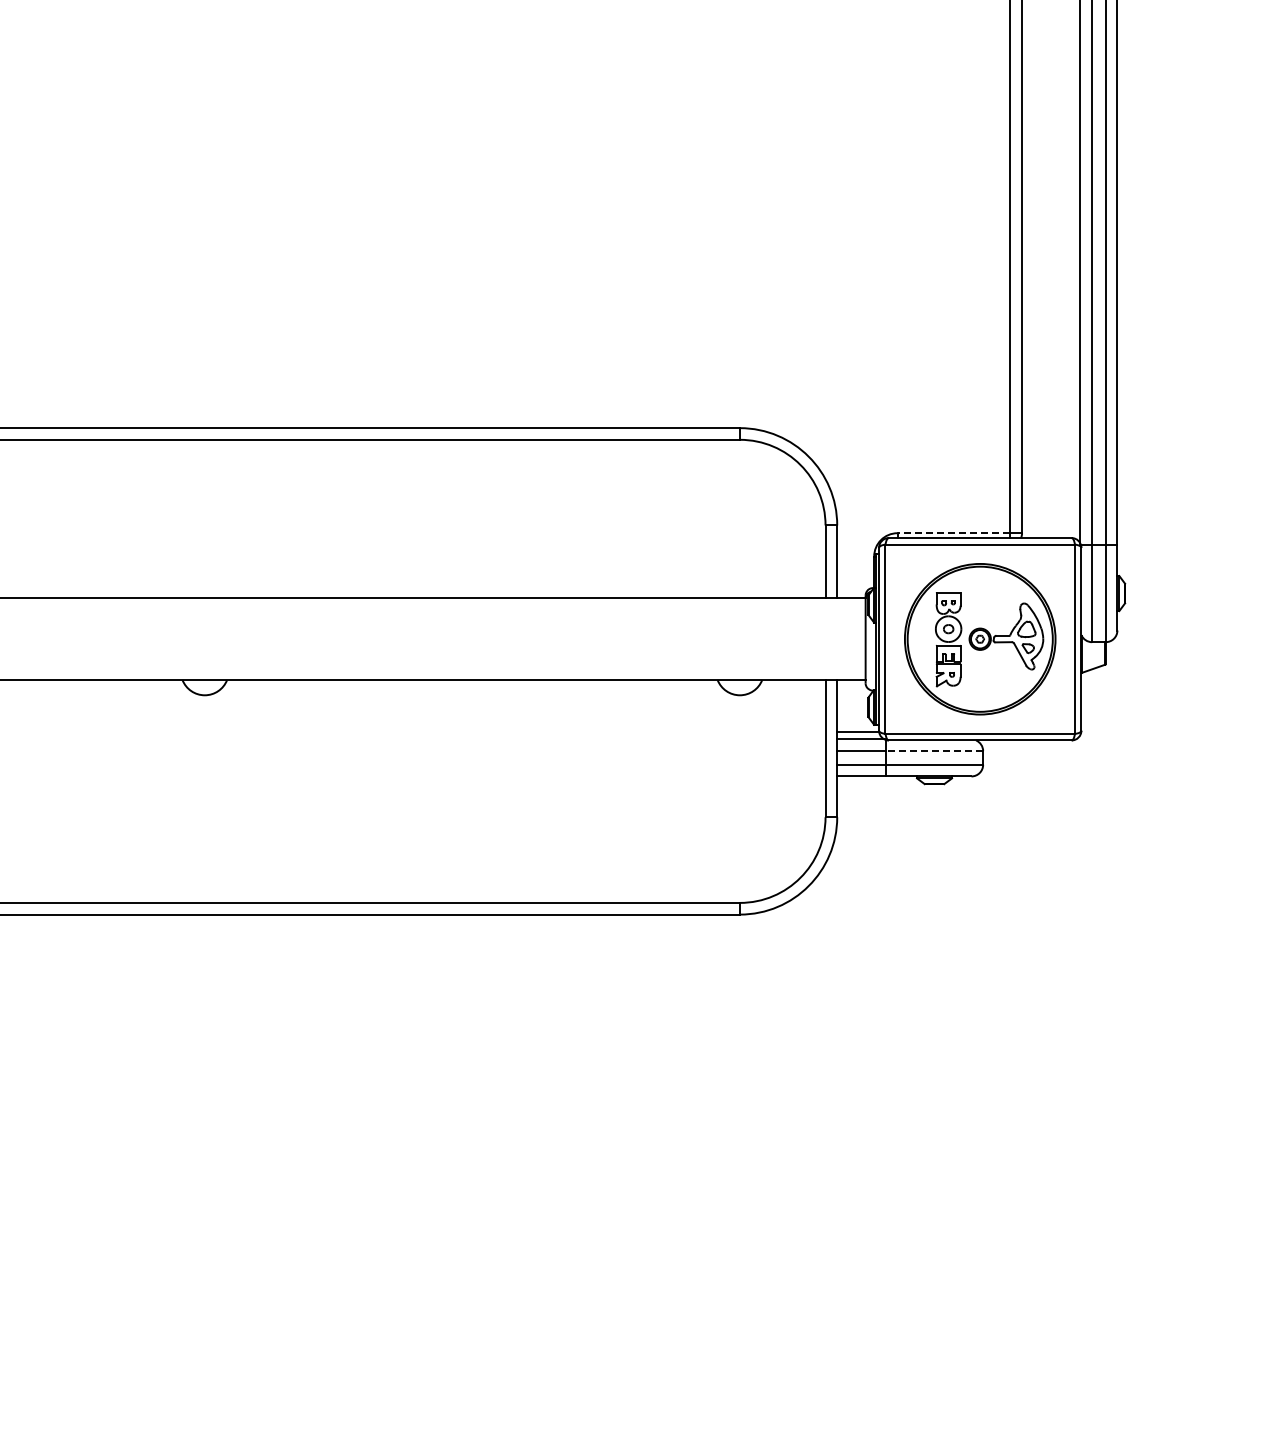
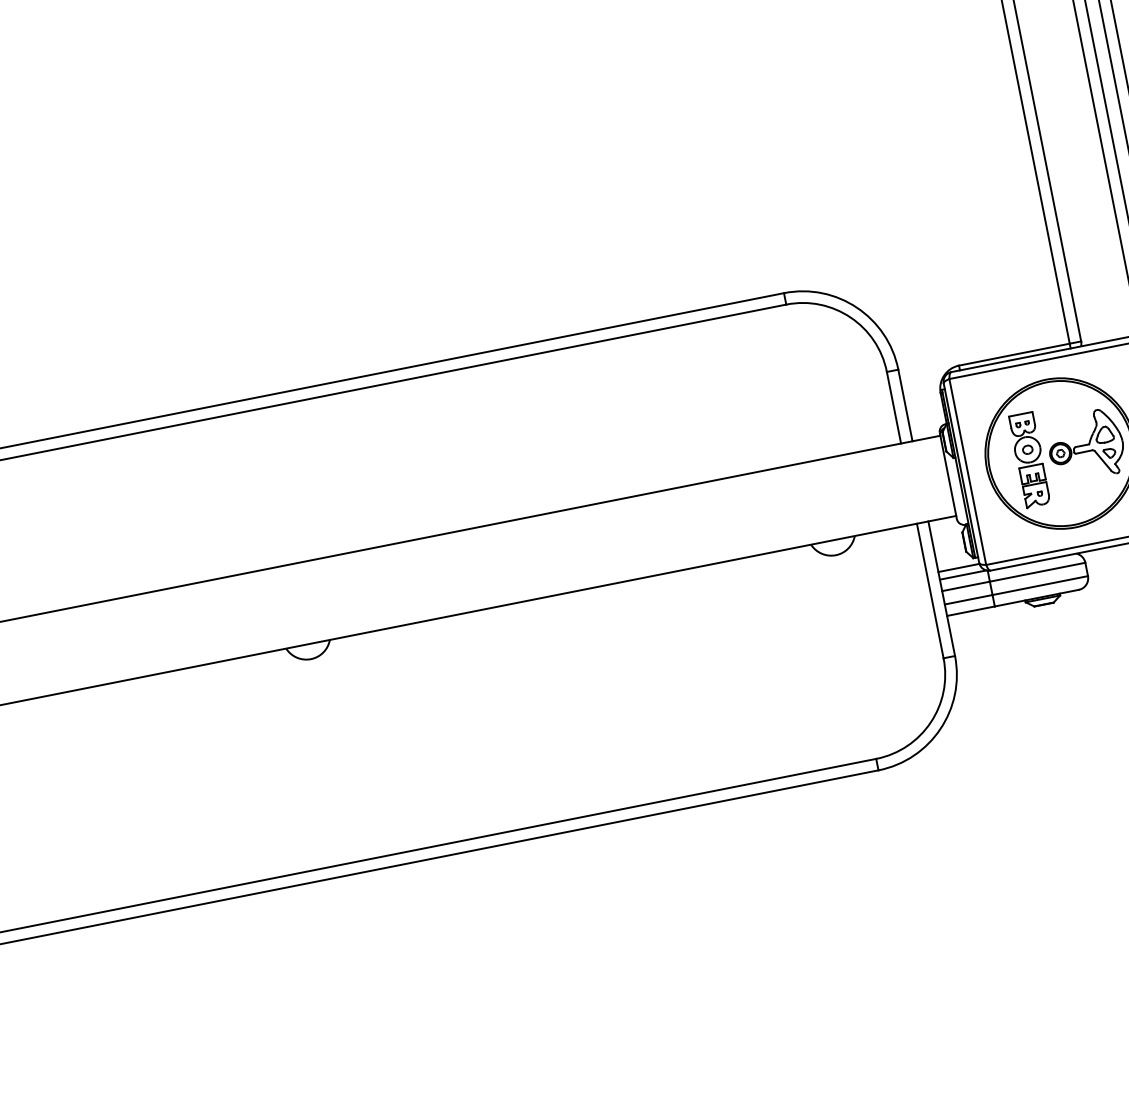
line: (953, 533) -> (1013, 355), dashed -> solid
line: (934, 751) -> (1037, 572), dashed -> solid

